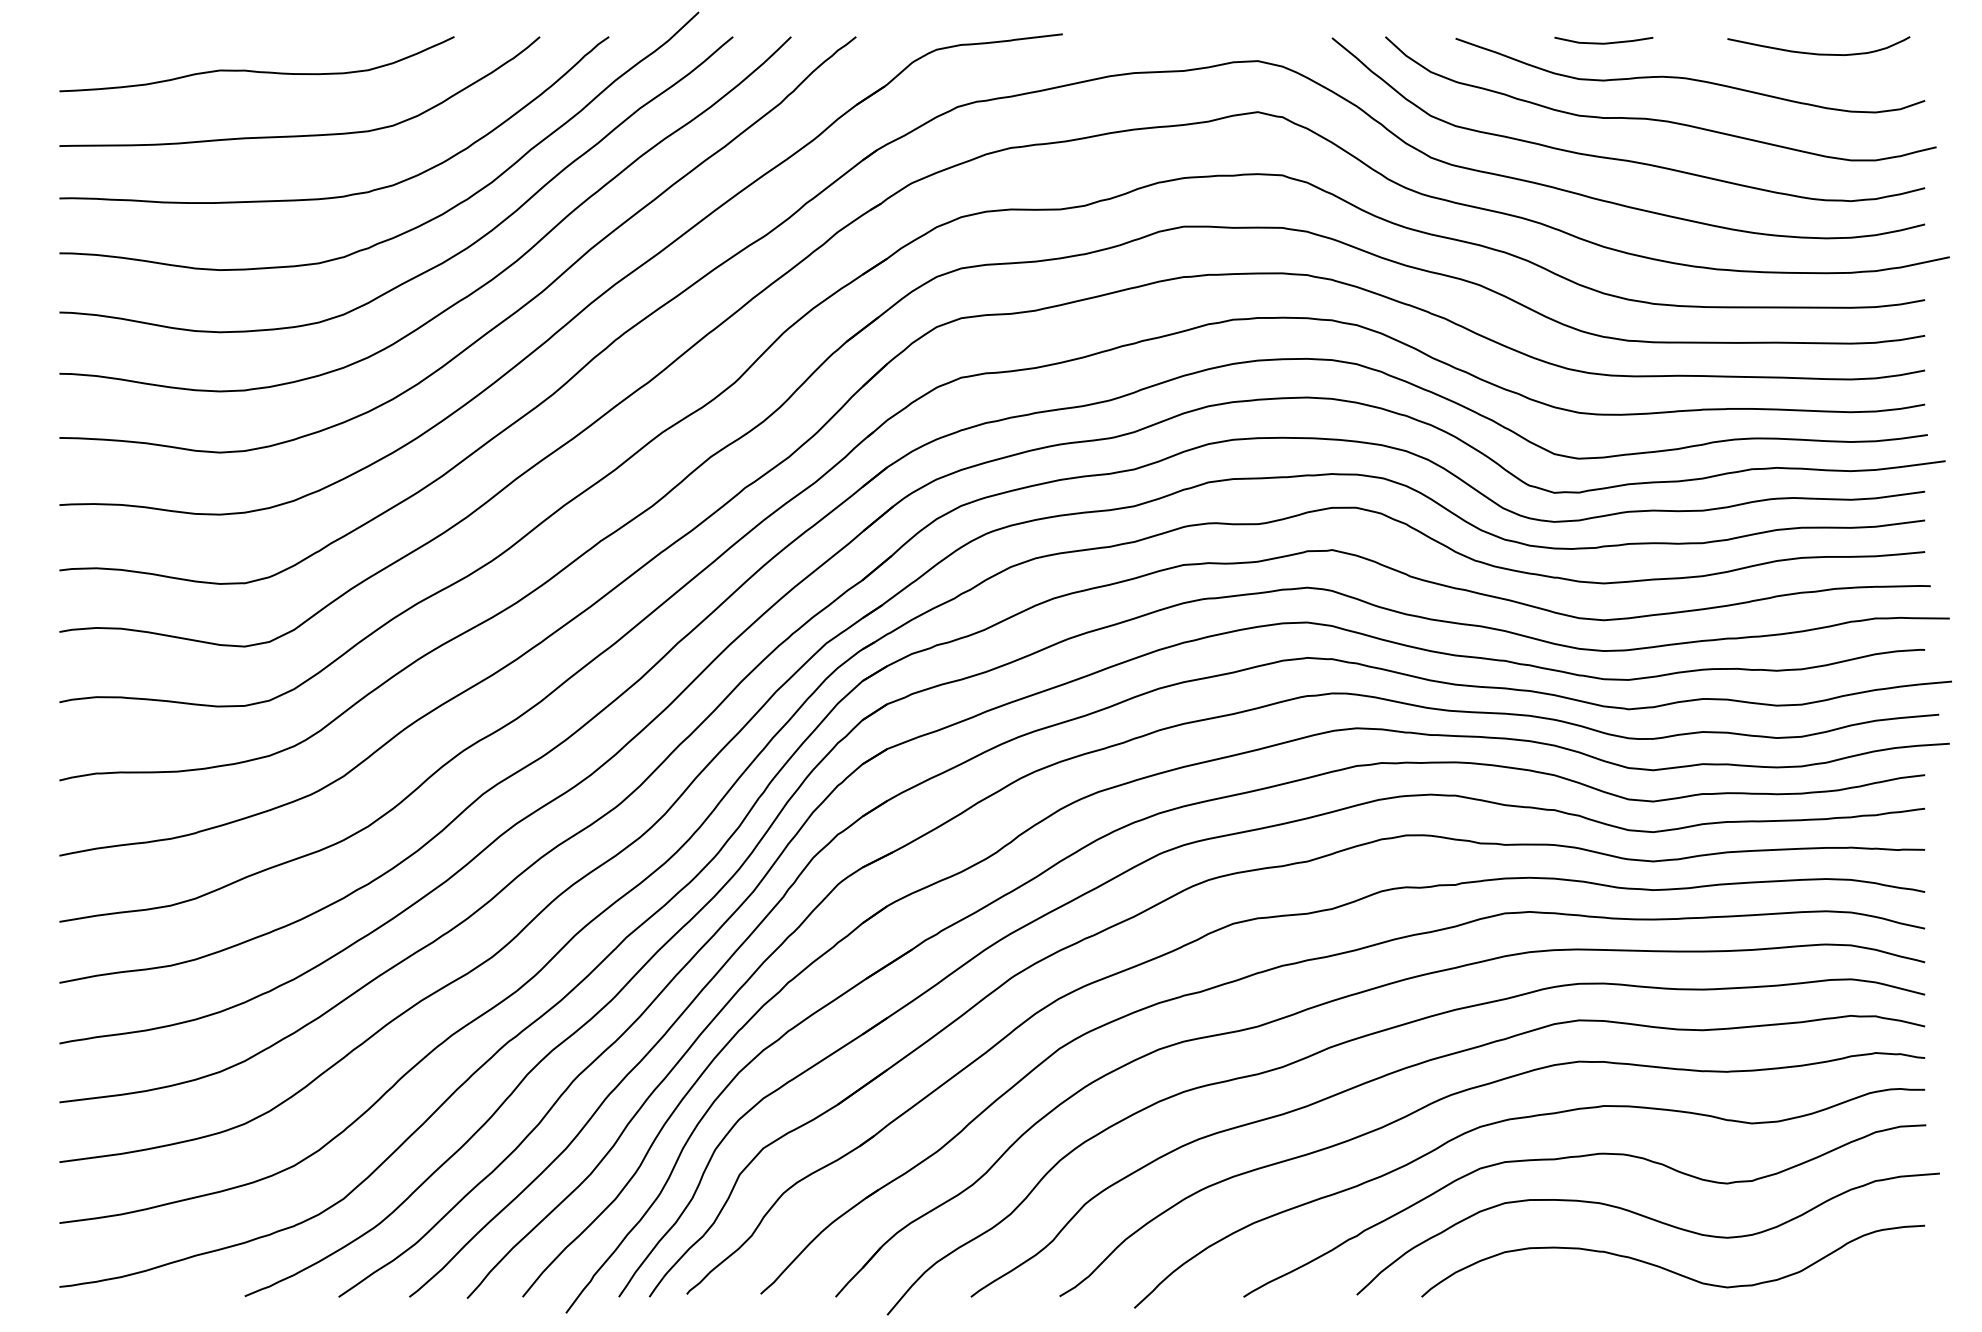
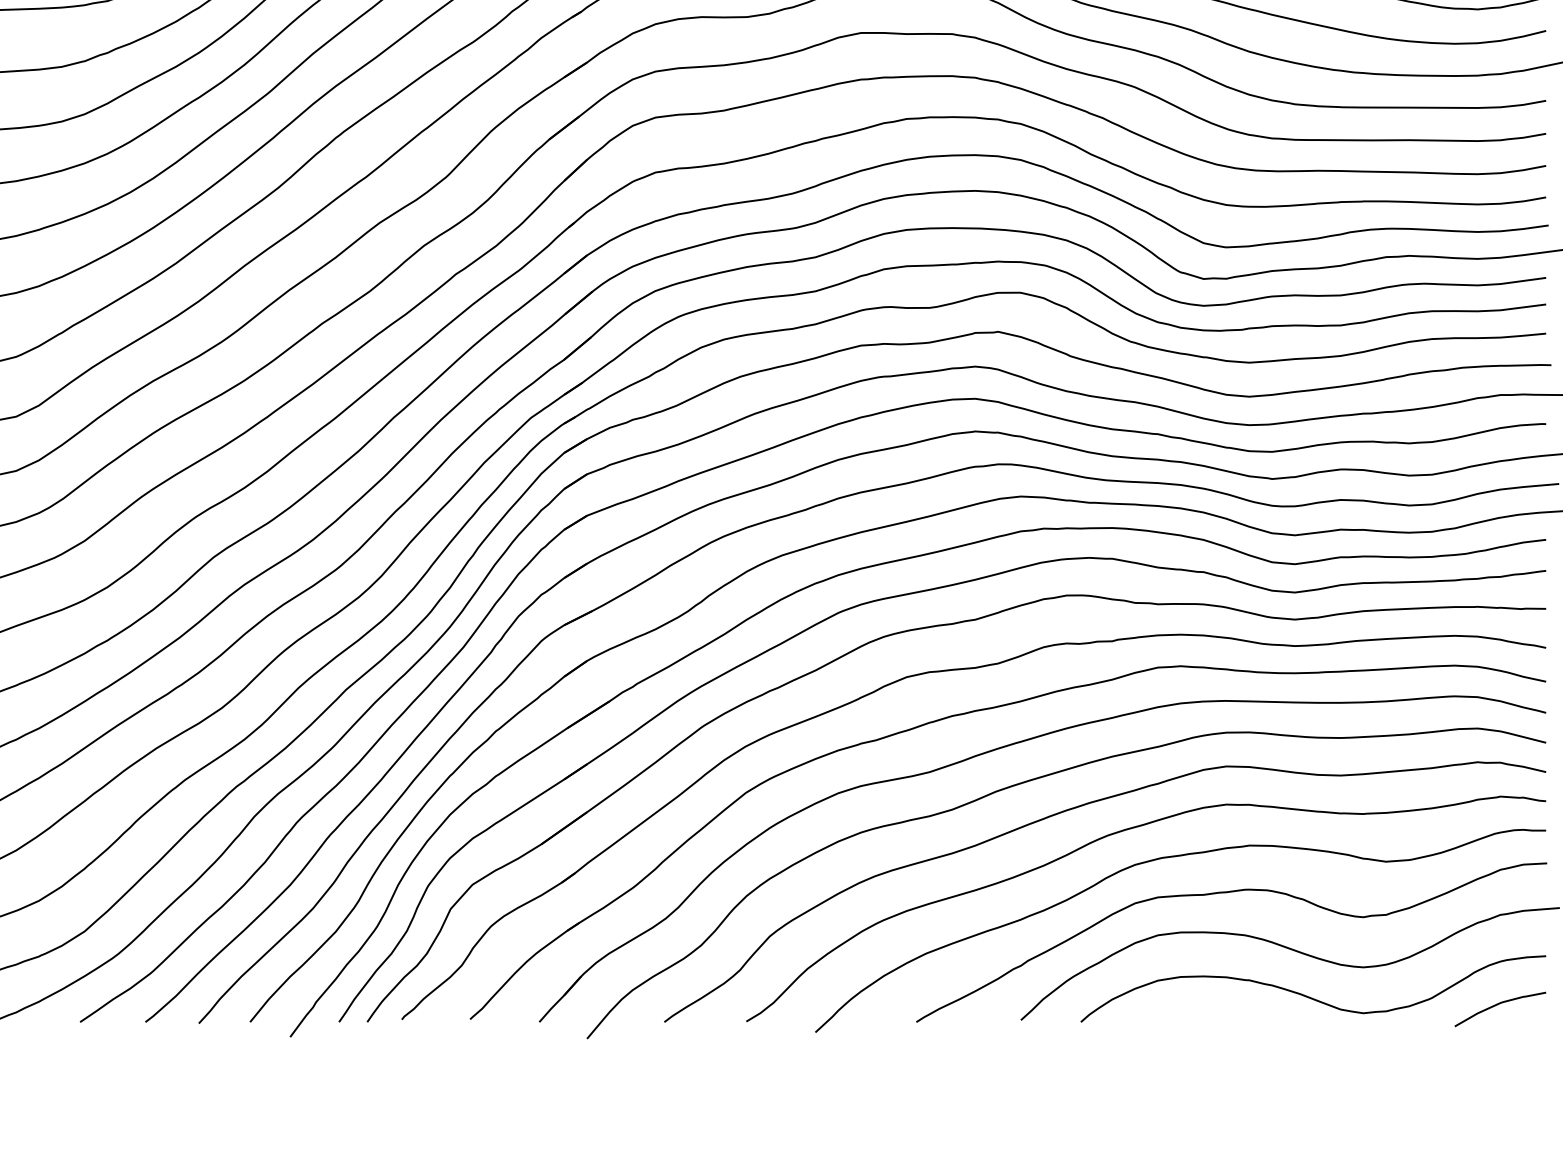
curve: (1873, 1278) -> (1498, 1004), added

